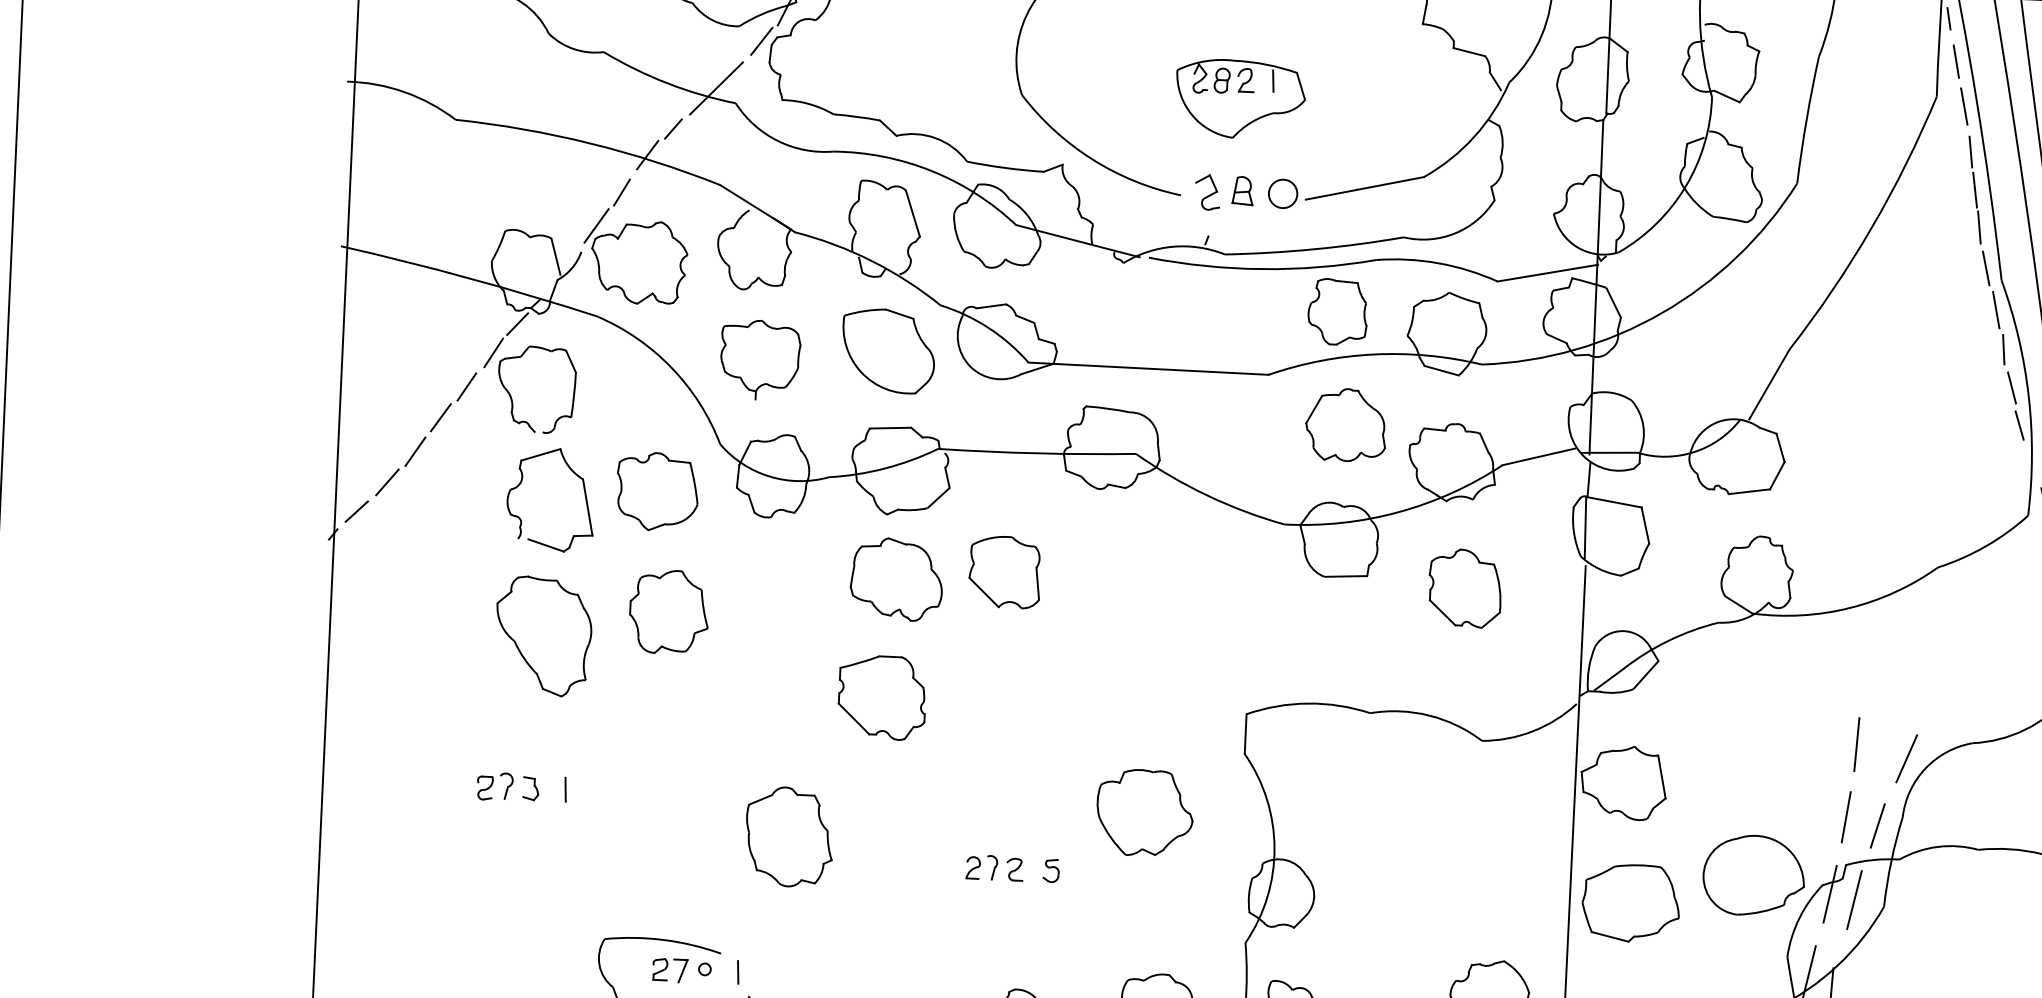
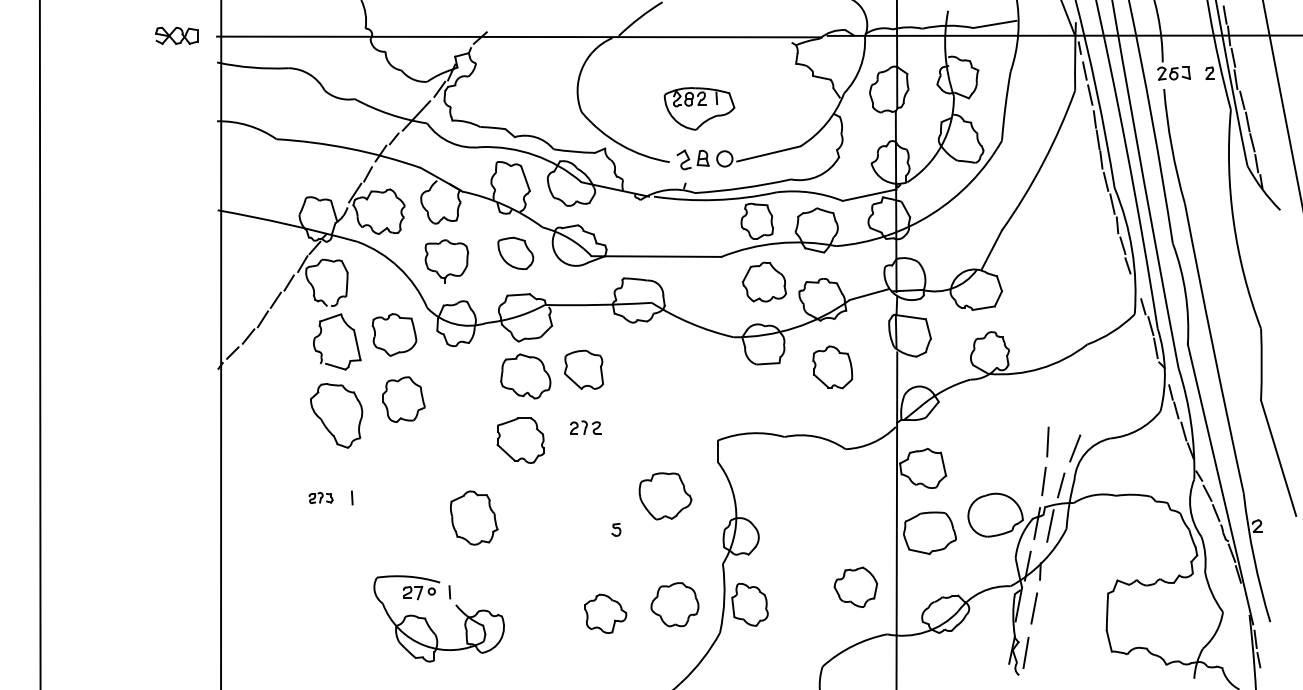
part: (888, 351) -> (515, 253), size x0.7
part: (506, 786) -> (320, 497), size x0.7
part: (994, 867) -> (585, 427), moved

